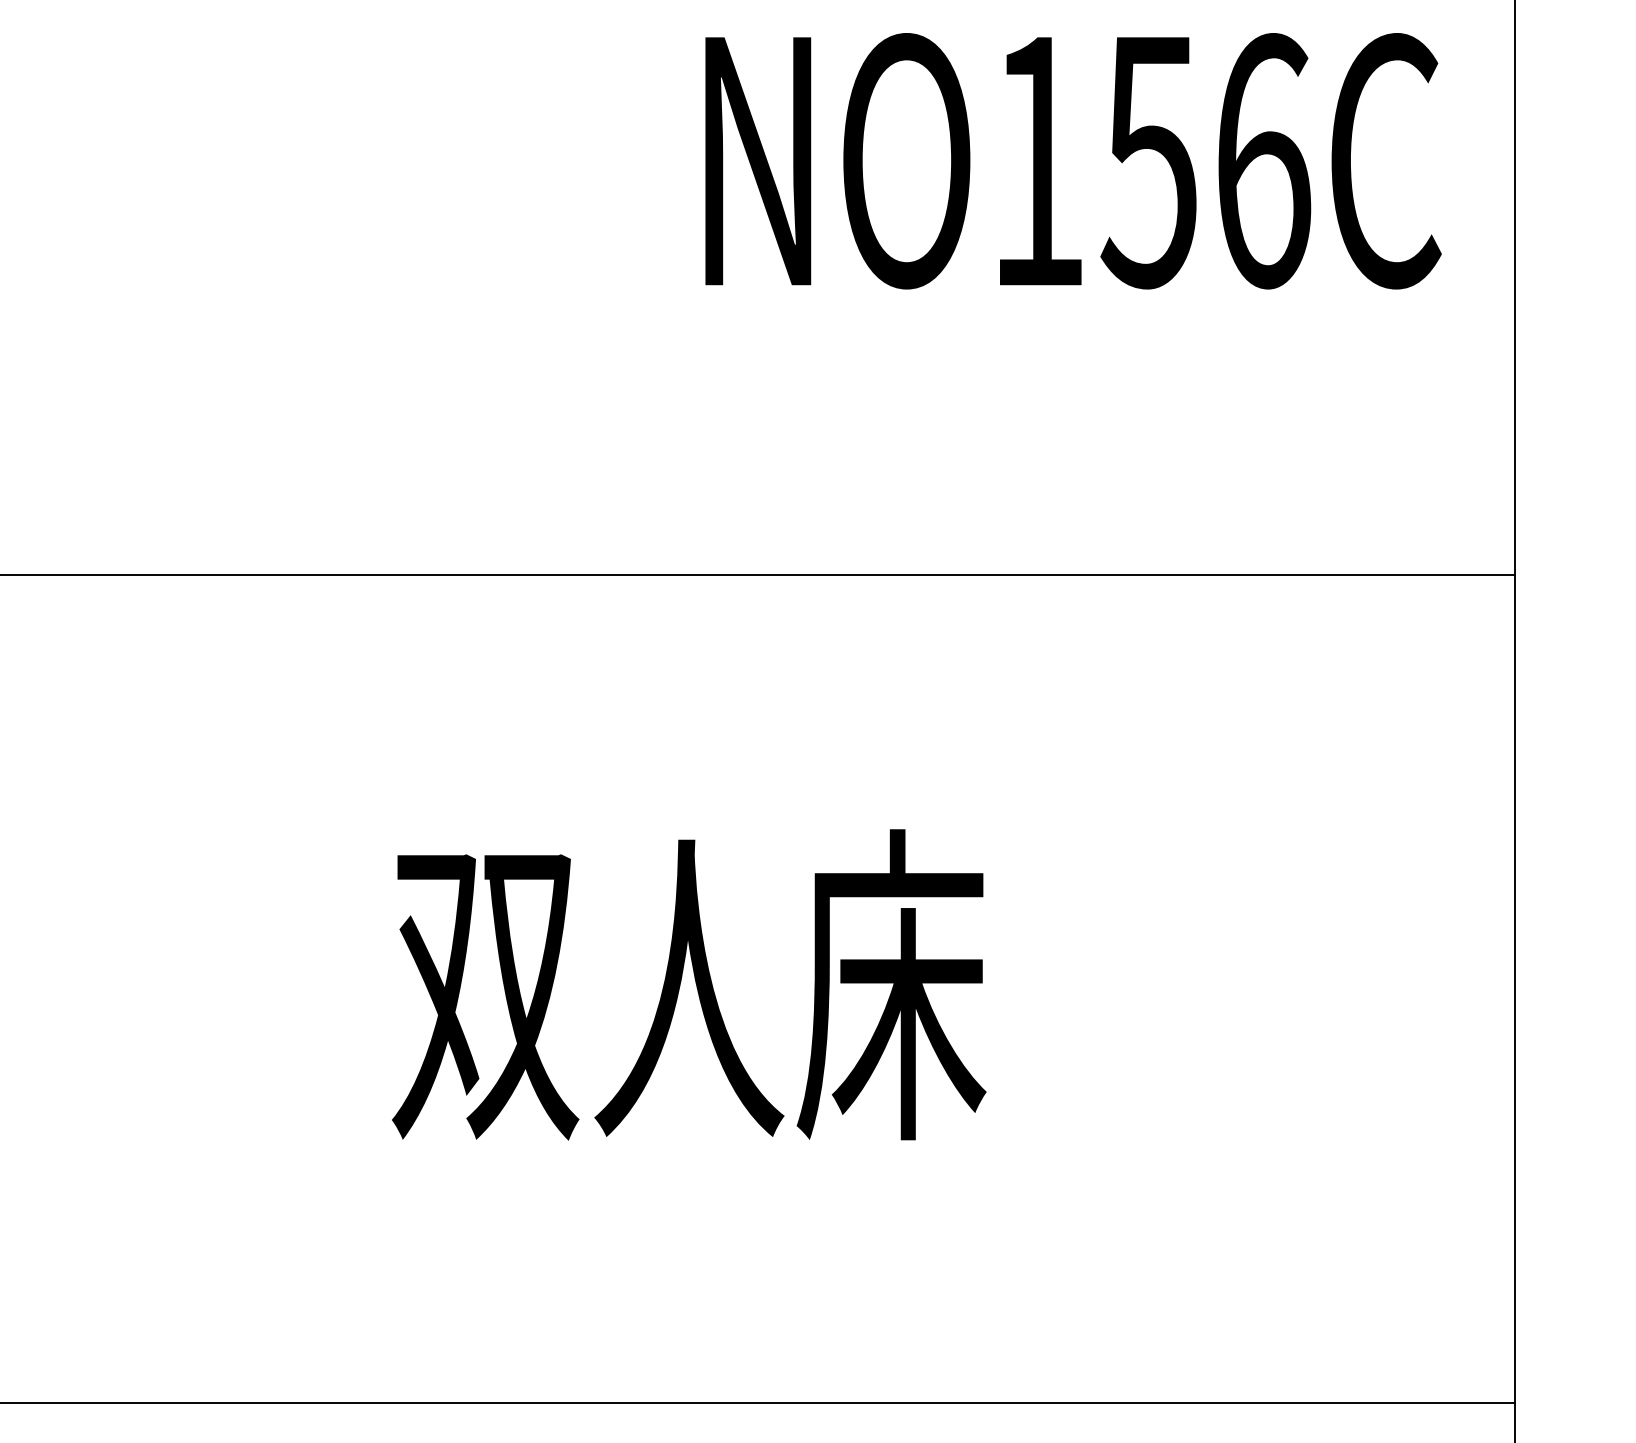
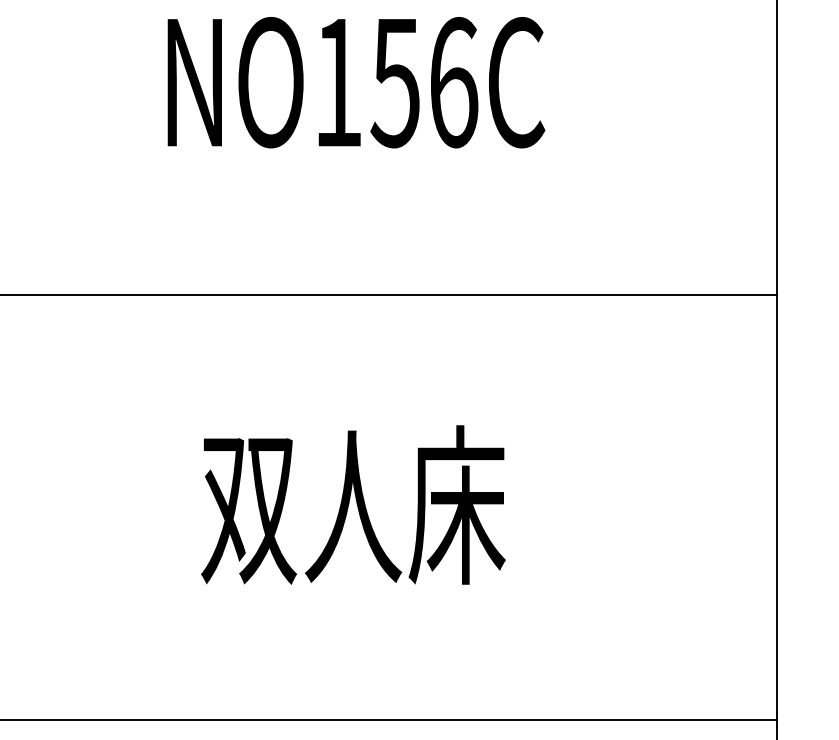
text: (1073, 160) -> (356, 82), moved

